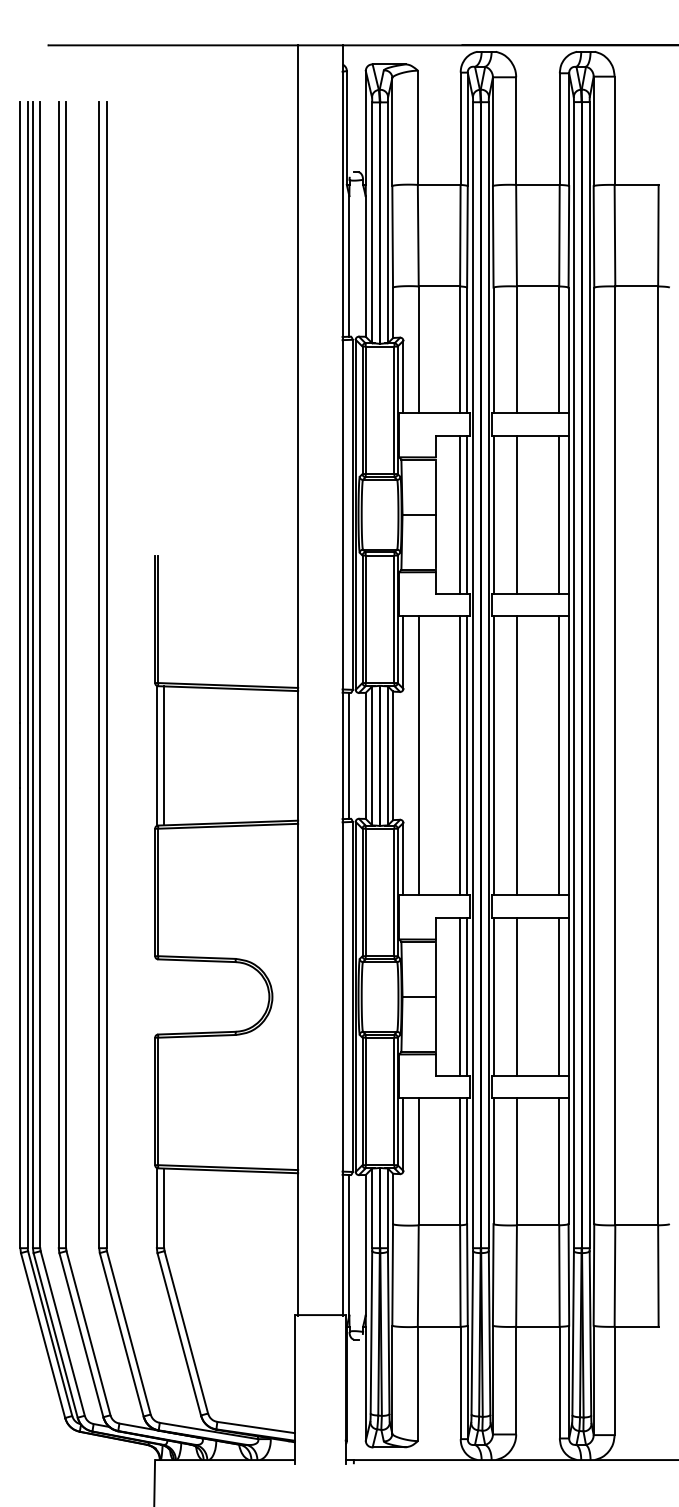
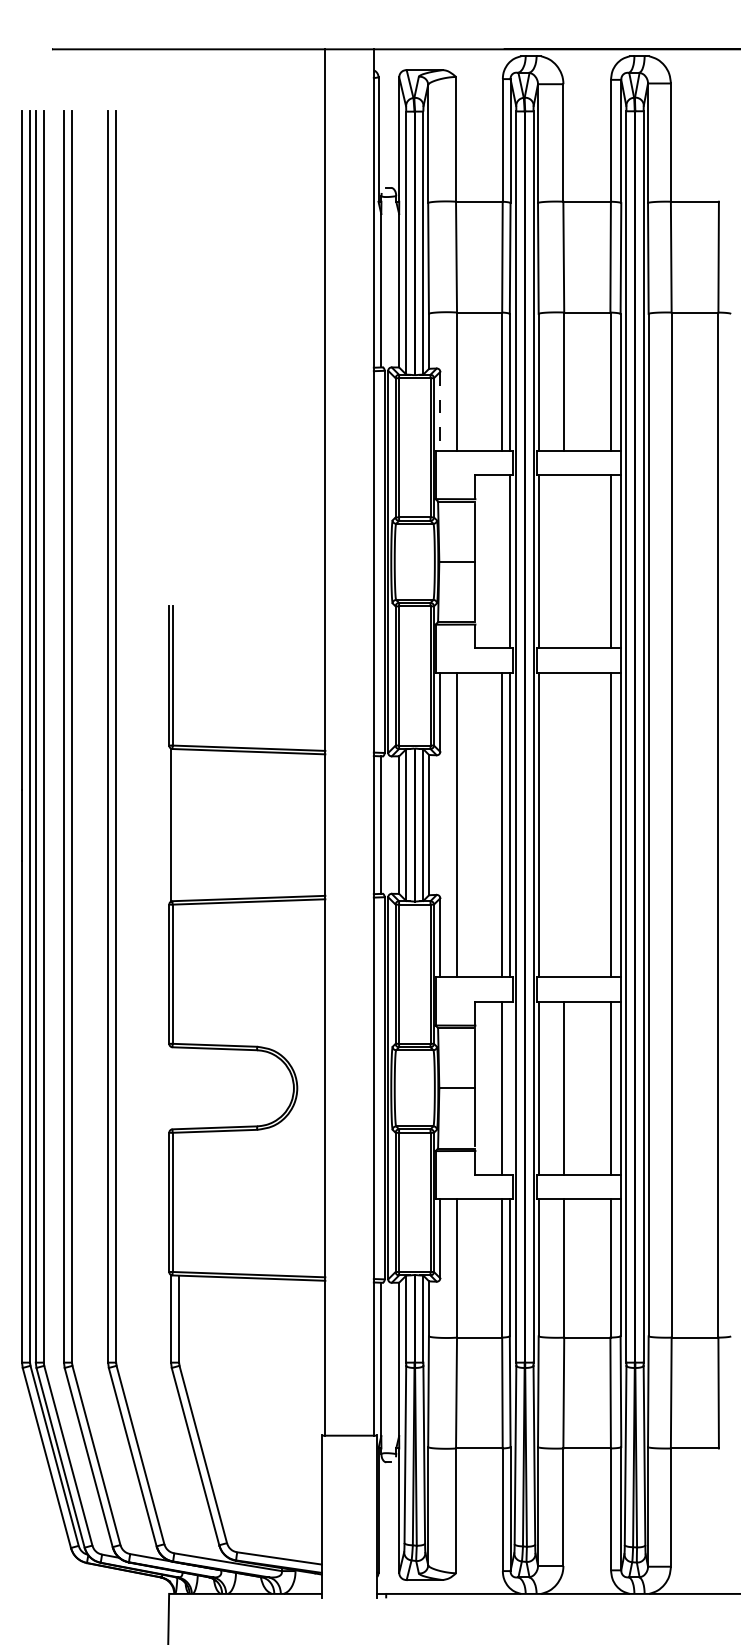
line: (403, 377) -> (440, 411), solid -> dashed
line: (460, 514) -> (502, 561), removed
line: (517, 514) -> (564, 561), removed
line: (164, 755) -> (179, 824), removed
line: (517, 755) -> (564, 824), removed
line: (466, 996) -> (509, 1087), removed

